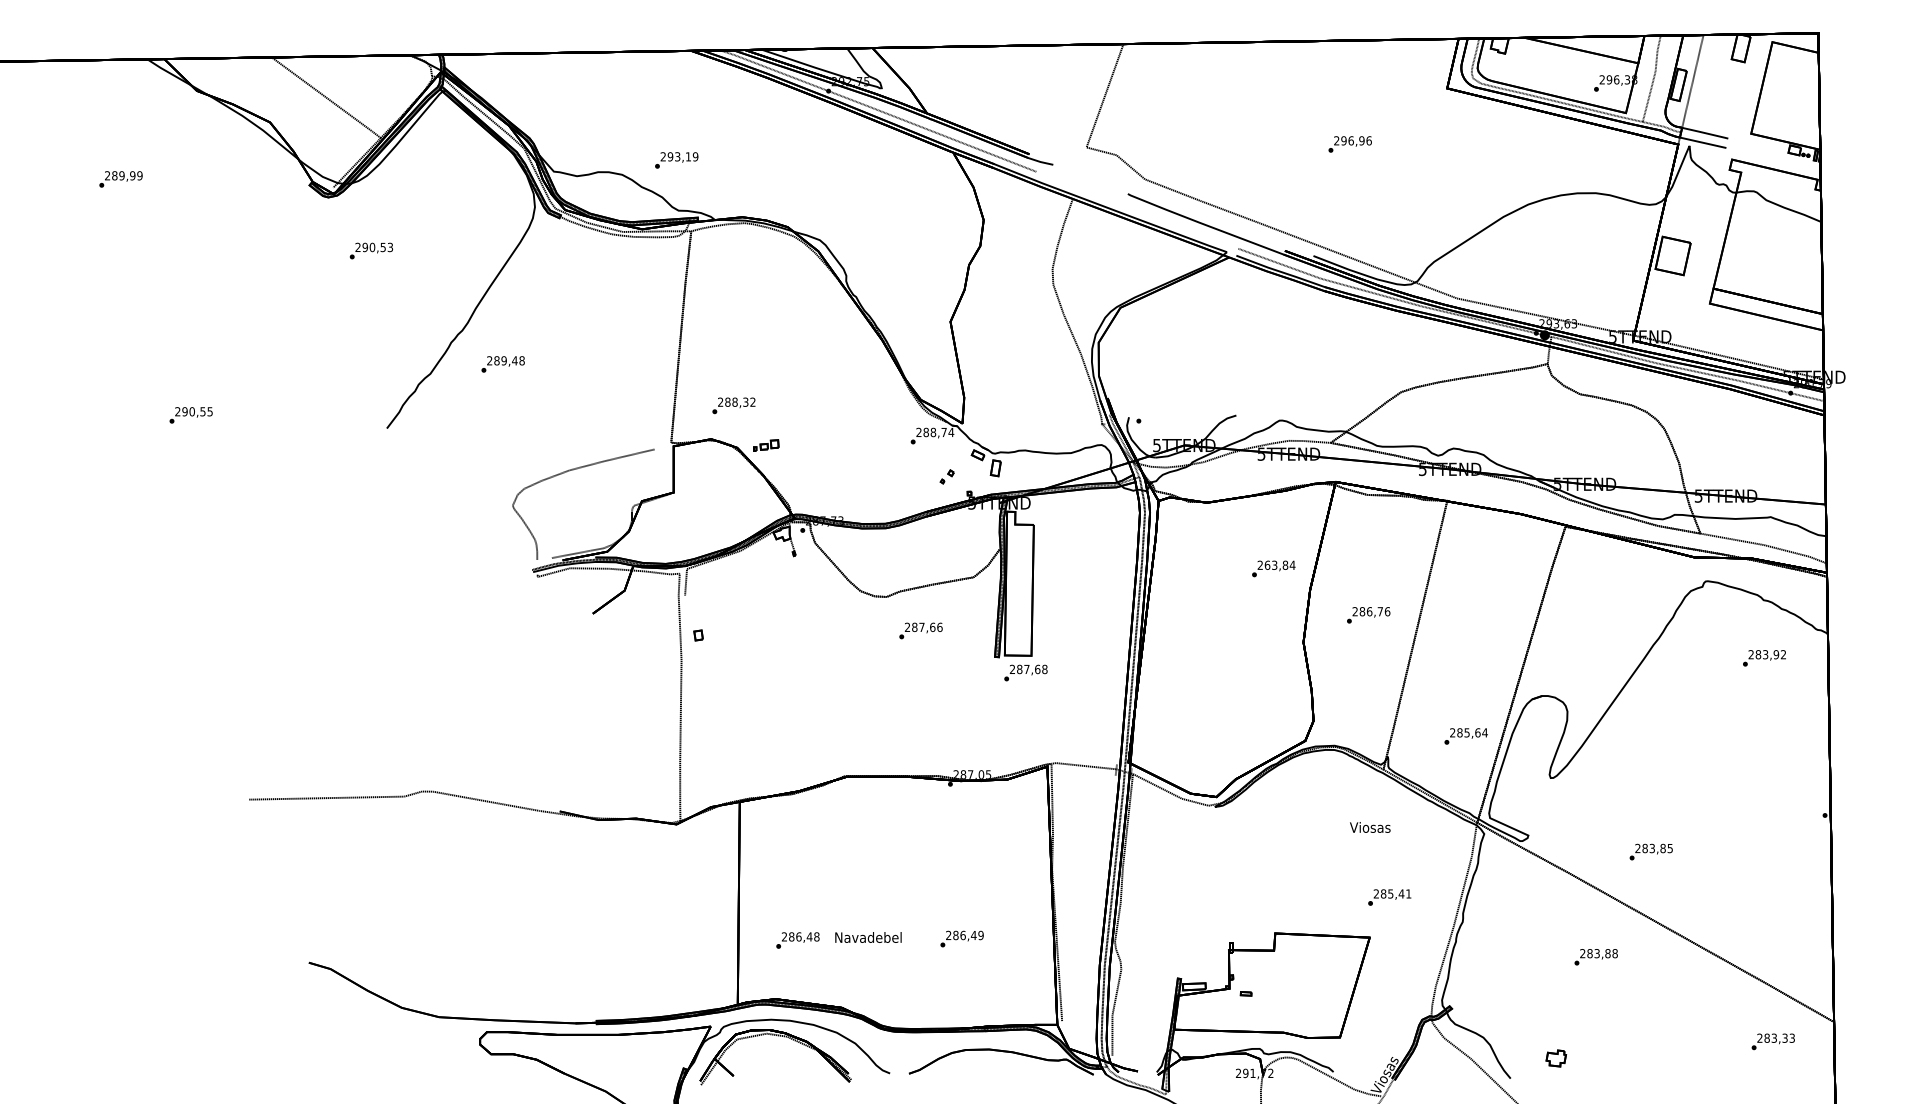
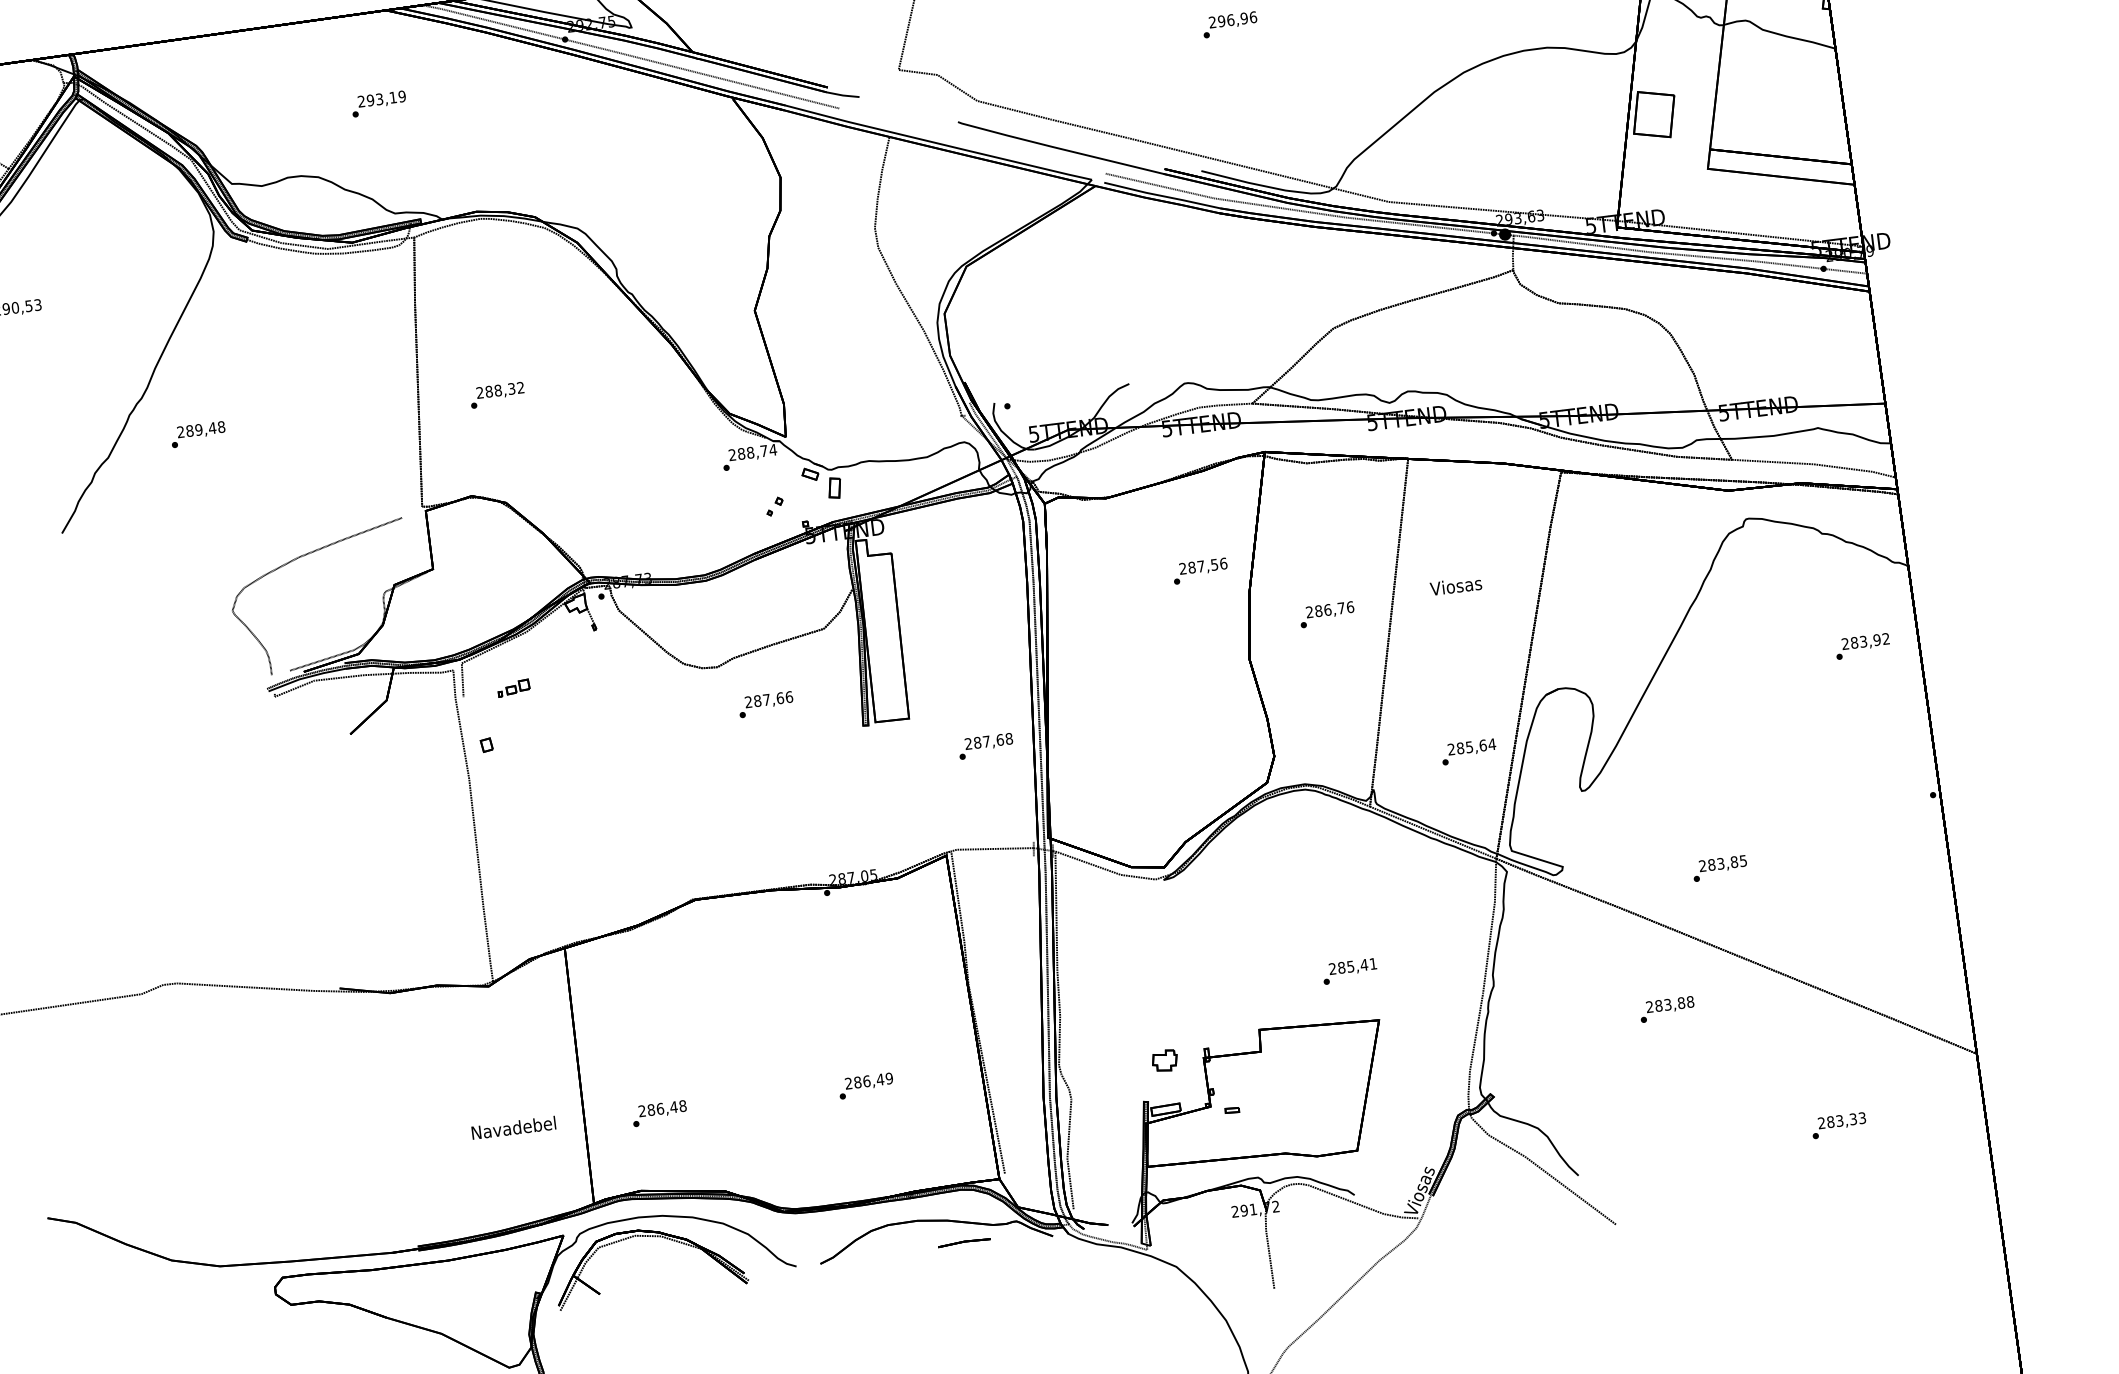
text: (676, 160) -> (378, 104), moved
text: (733, 405) -> (496, 394), moved
part: (766, 445) -> (514, 688), moved
text: (1279, 564) -> (1206, 564), 263,84 -> 287,56
text: (1764, 658) -> (1862, 646), moved
text: (1025, 672) -> (985, 745), moved
text: (1370, 827) -> (1456, 586), moved
text: (1389, 897) -> (1349, 971), moved
text: (868, 937) -> (513, 1127), moved
text: (1772, 1041) -> (1838, 1125), moved
part: (1556, 1058) -> (1165, 1060), moved
line: (1023, 1071) -> (964, 1243), added

